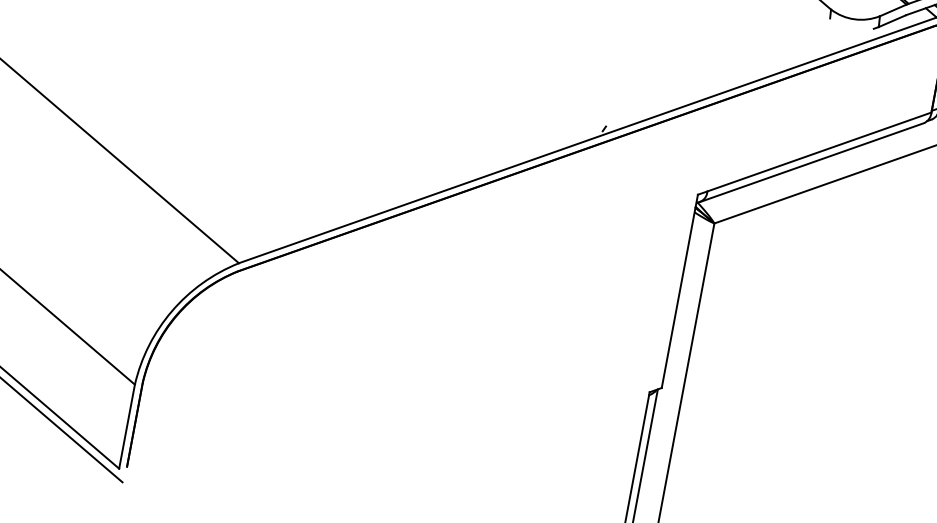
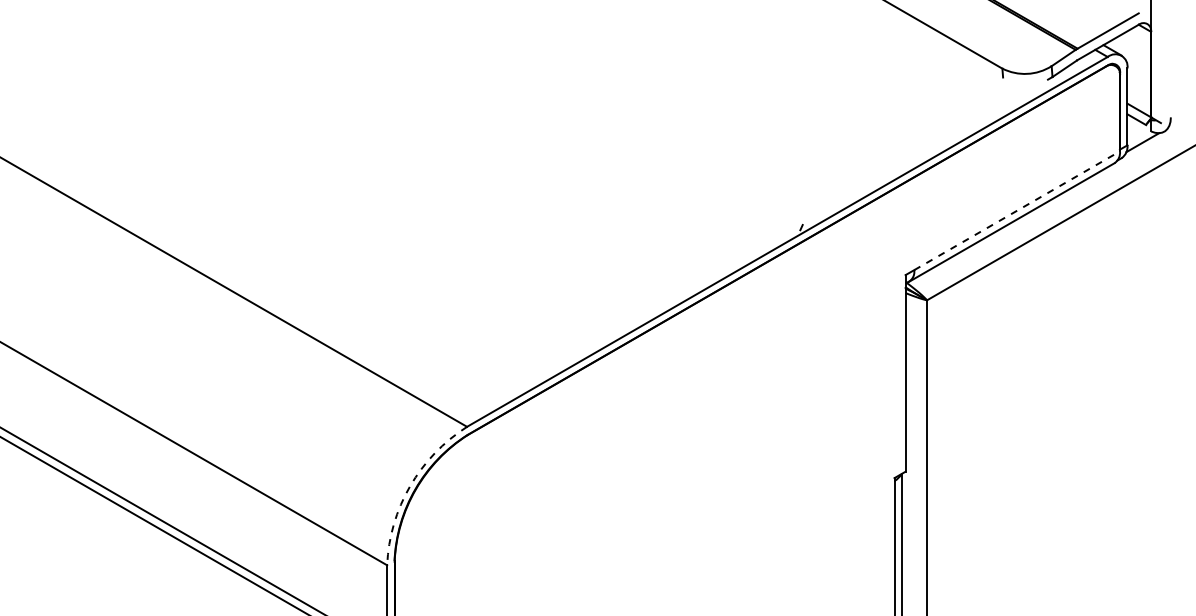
line: (819, 151) -> (1017, 210), solid -> dashed
arc: (172, 311) -> (410, 486), solid -> dashed

